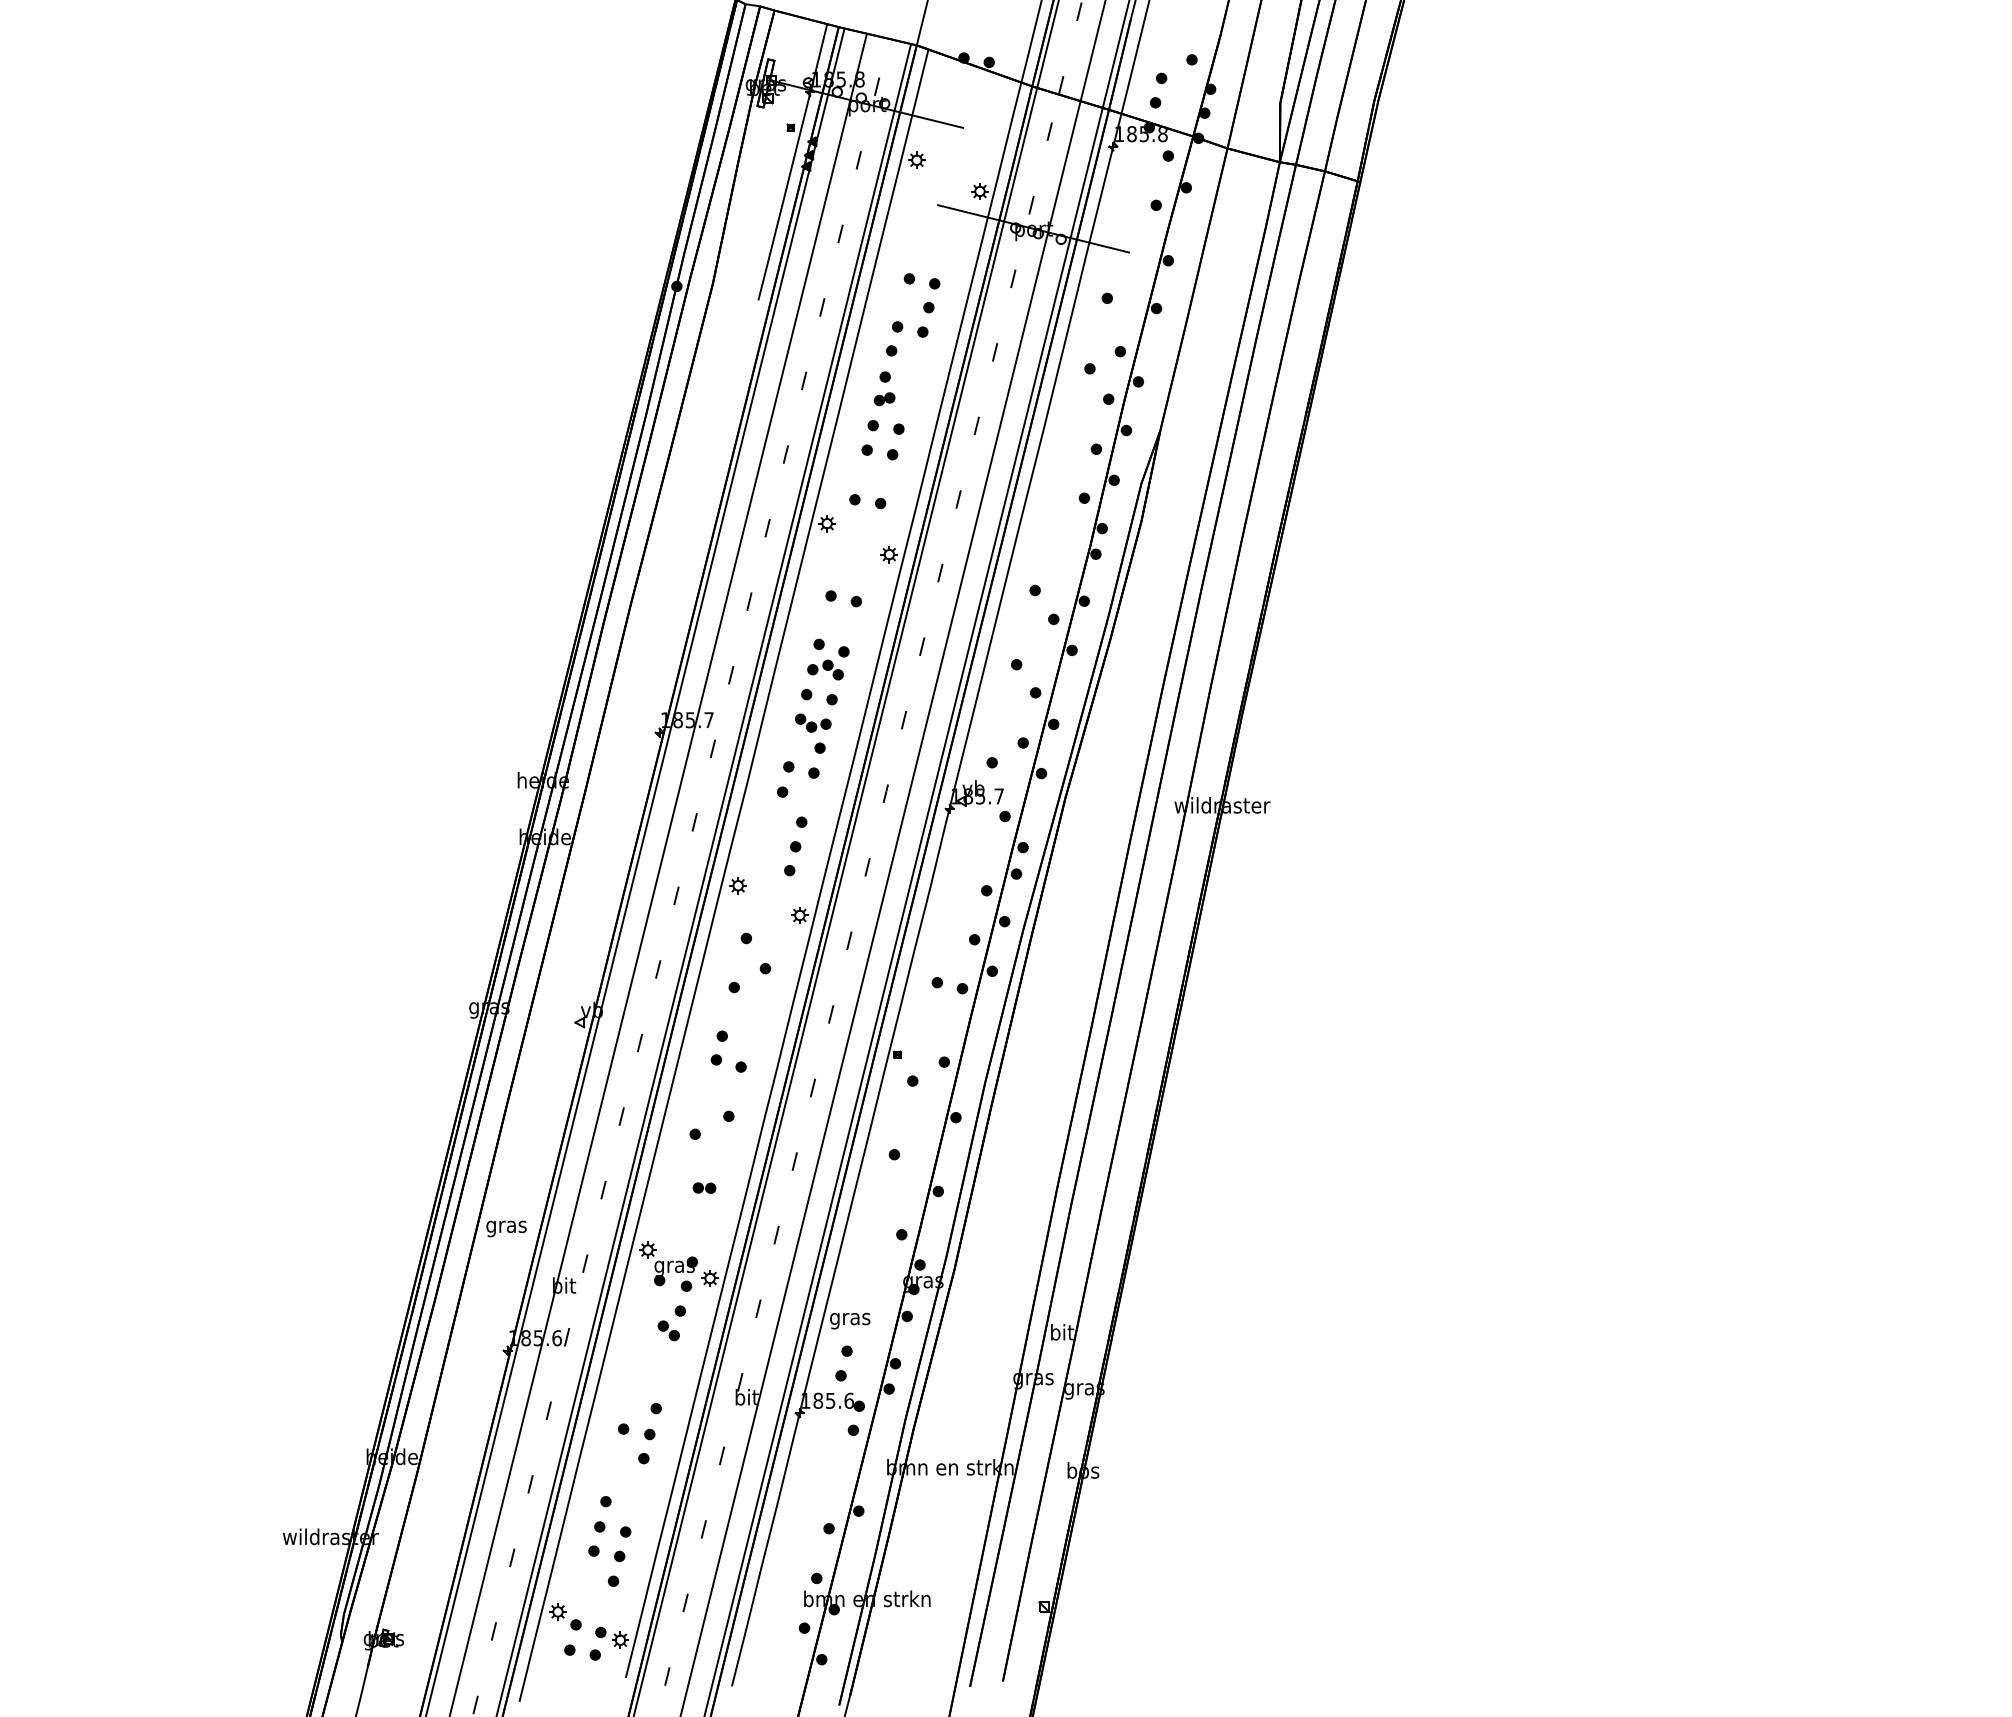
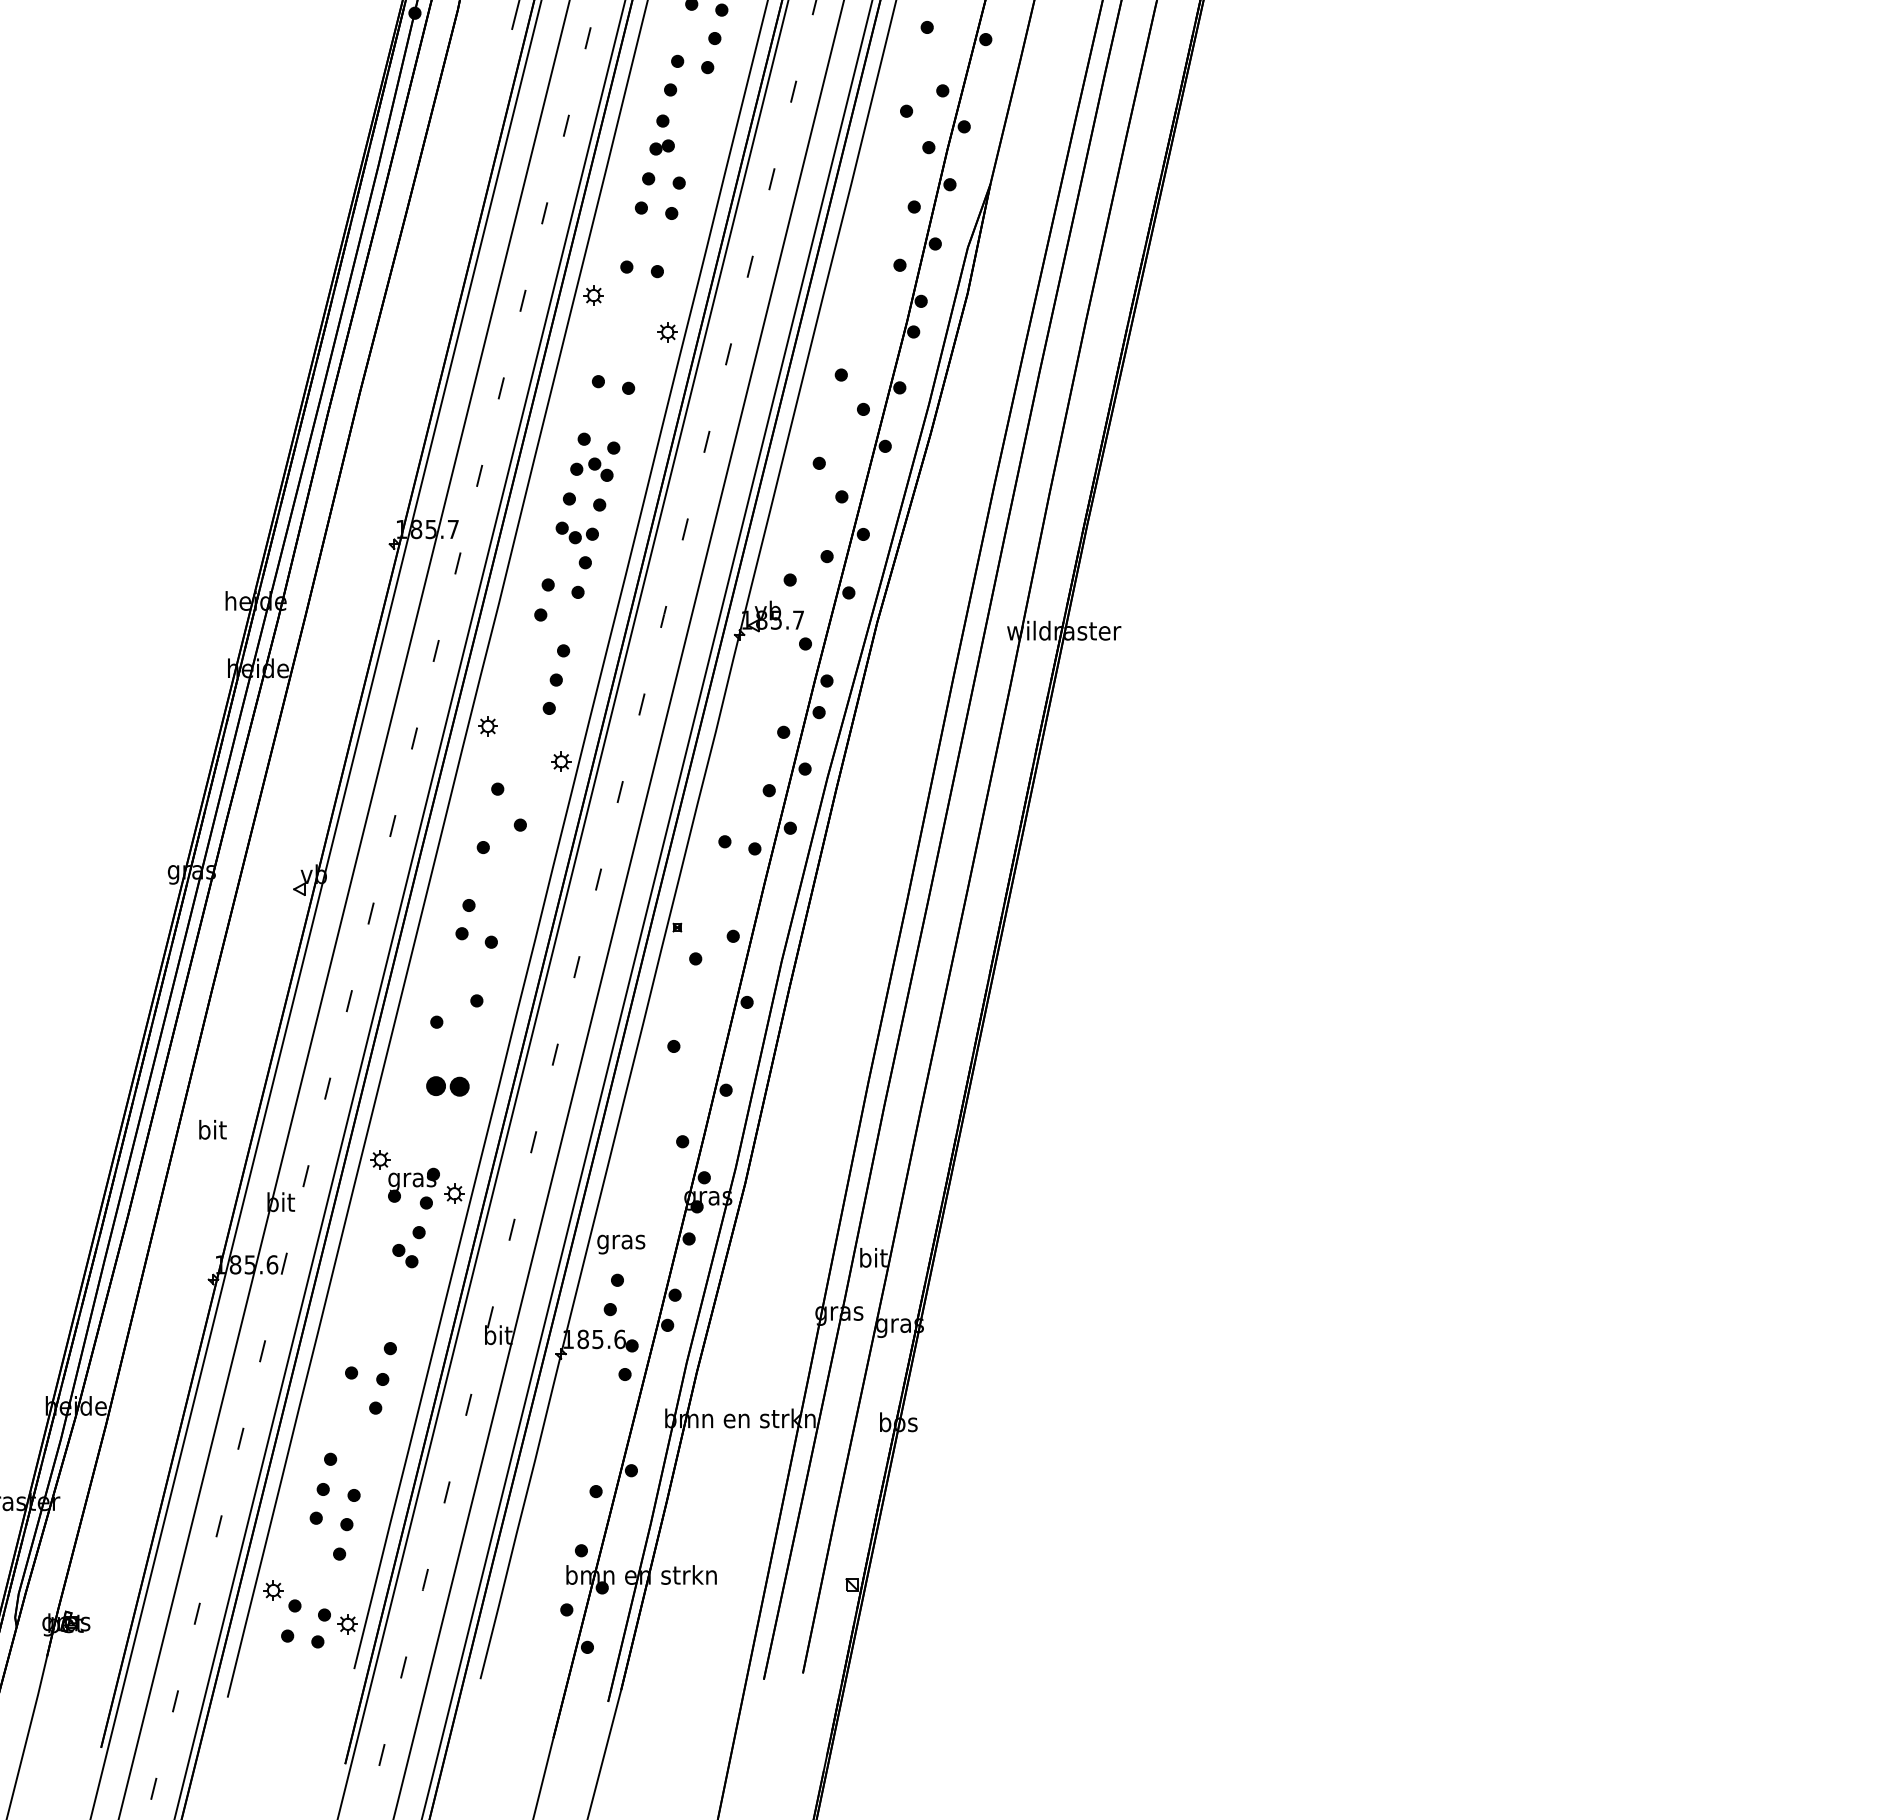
part: (704, 1187) -> (447, 1085), size x1.6
text: (506, 1226) -> (212, 1131), gras -> bit

